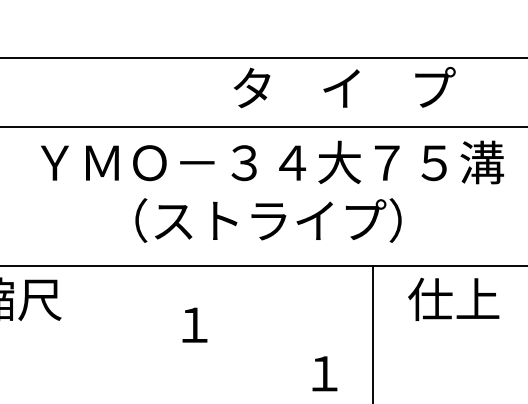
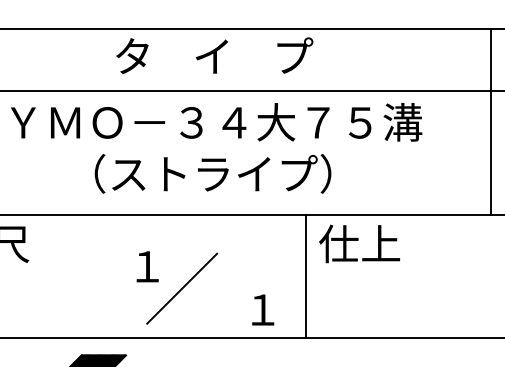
text: (344, 87) -> (214, 55), moved
text: (453, 298) -> (359, 243), moved
line: (234, 349) -> (182, 288), added

